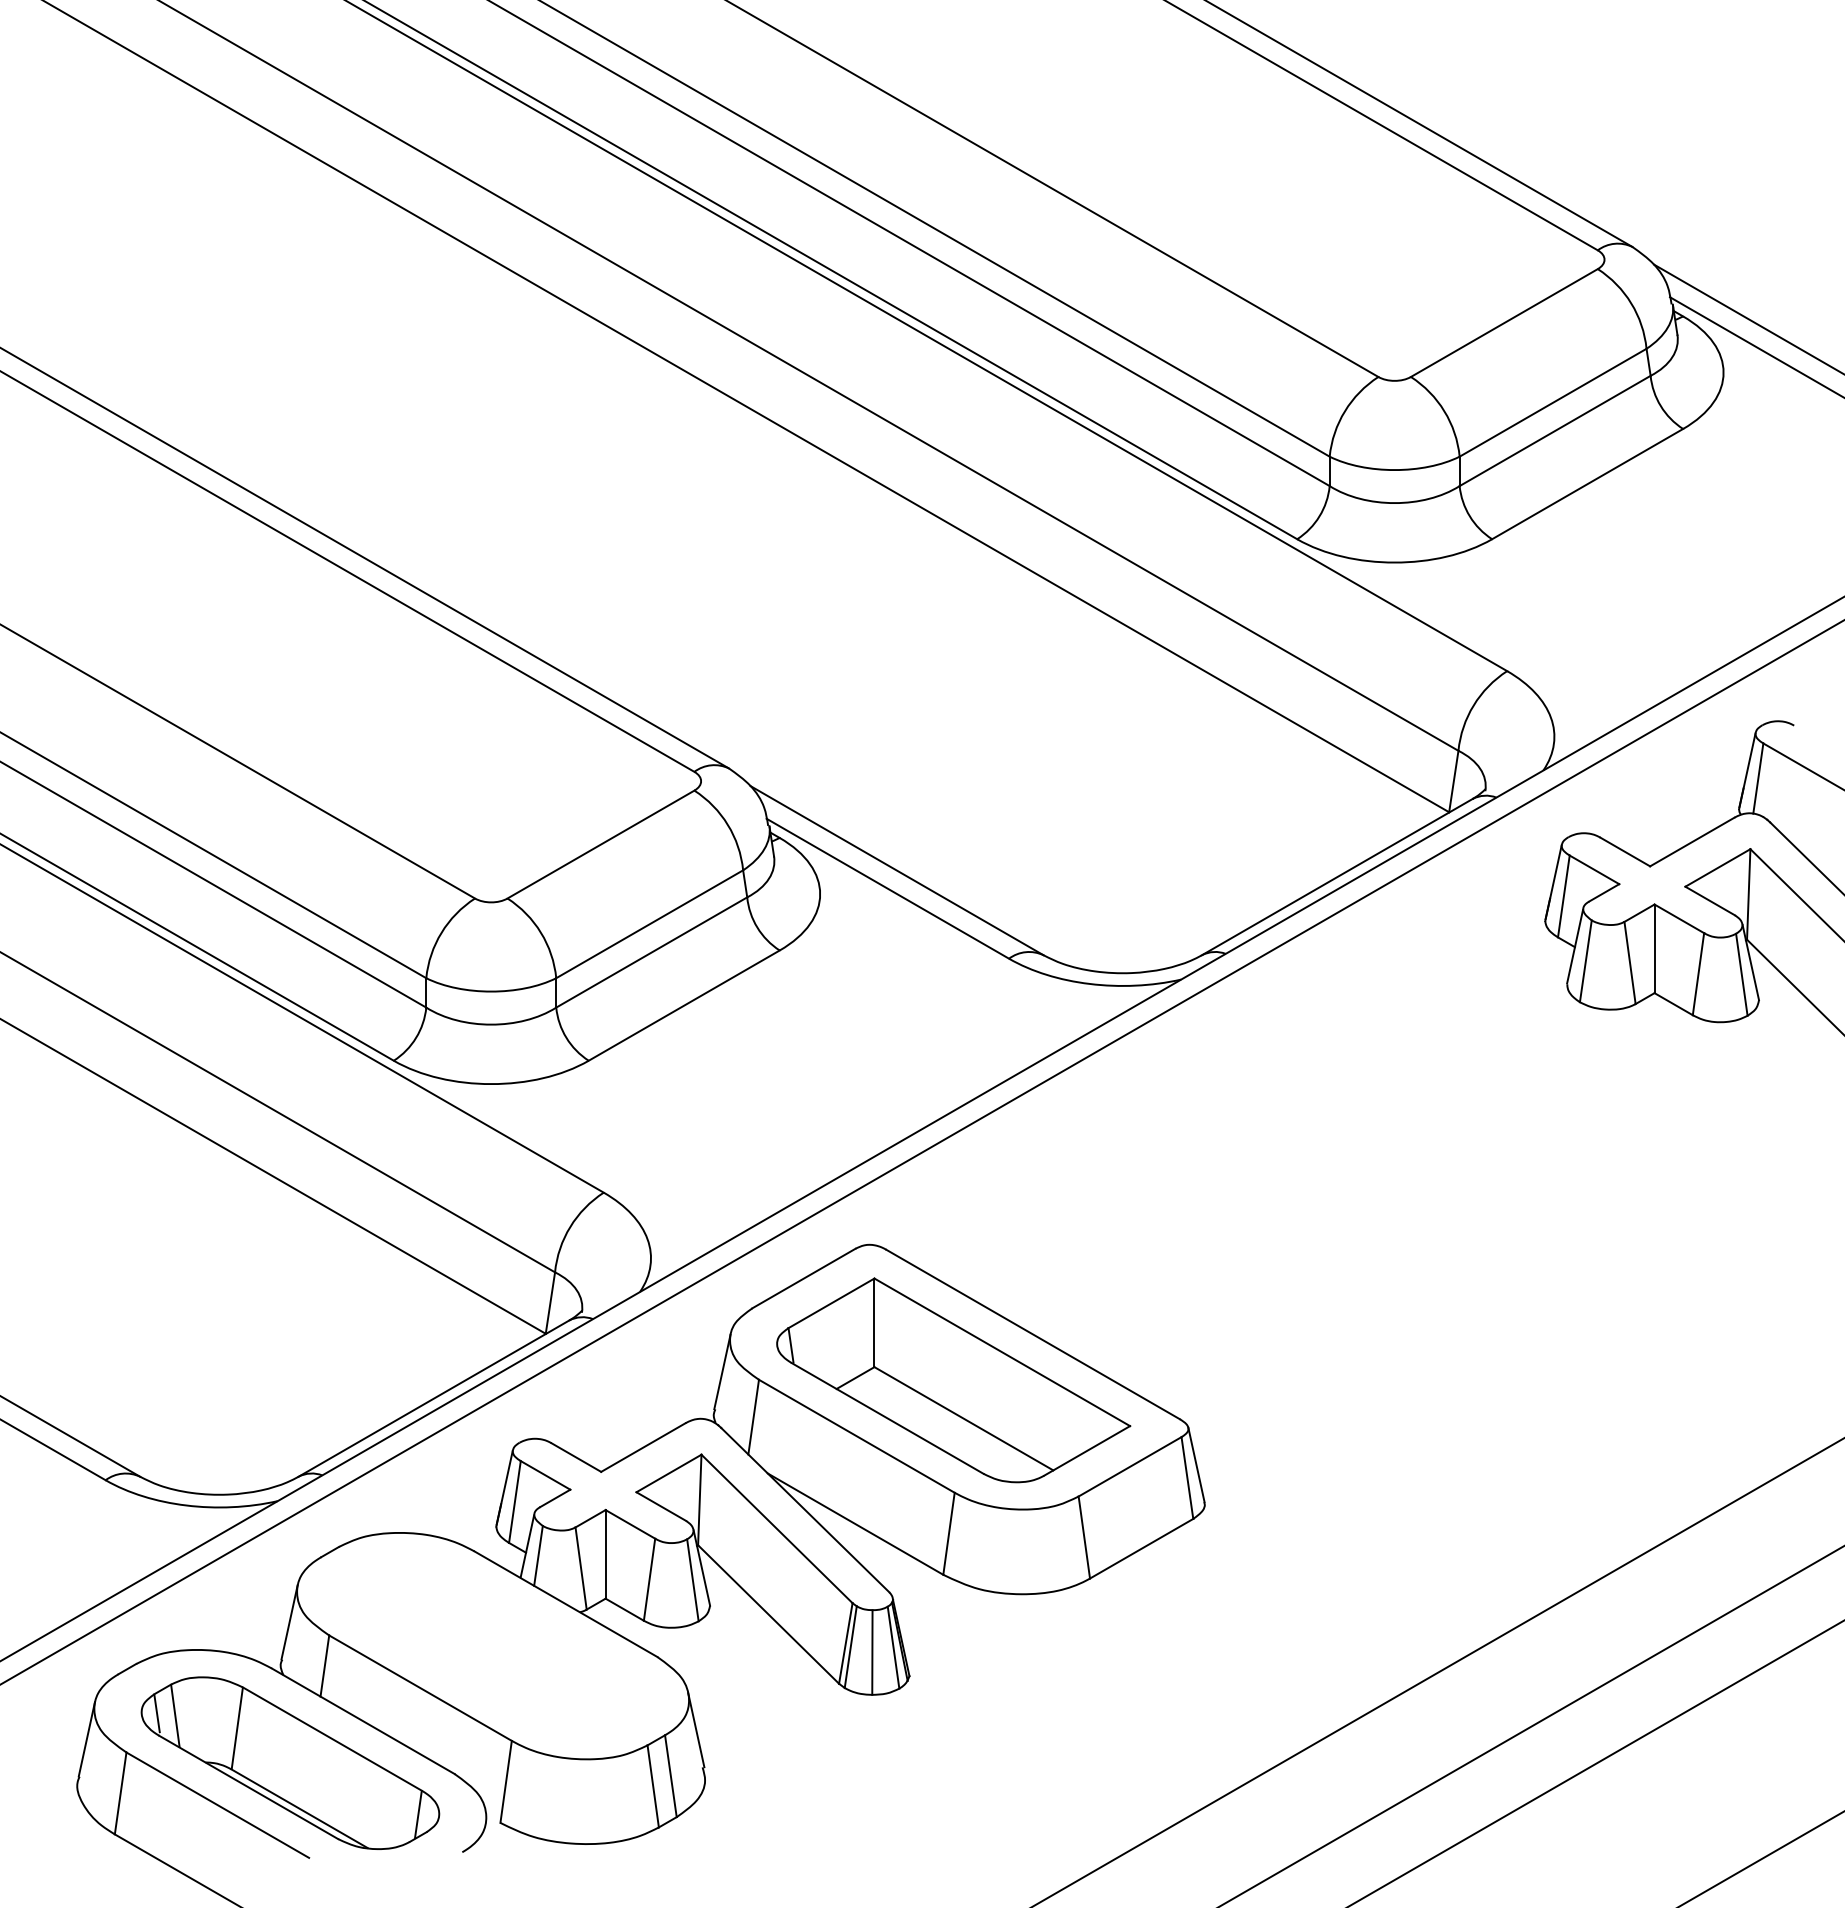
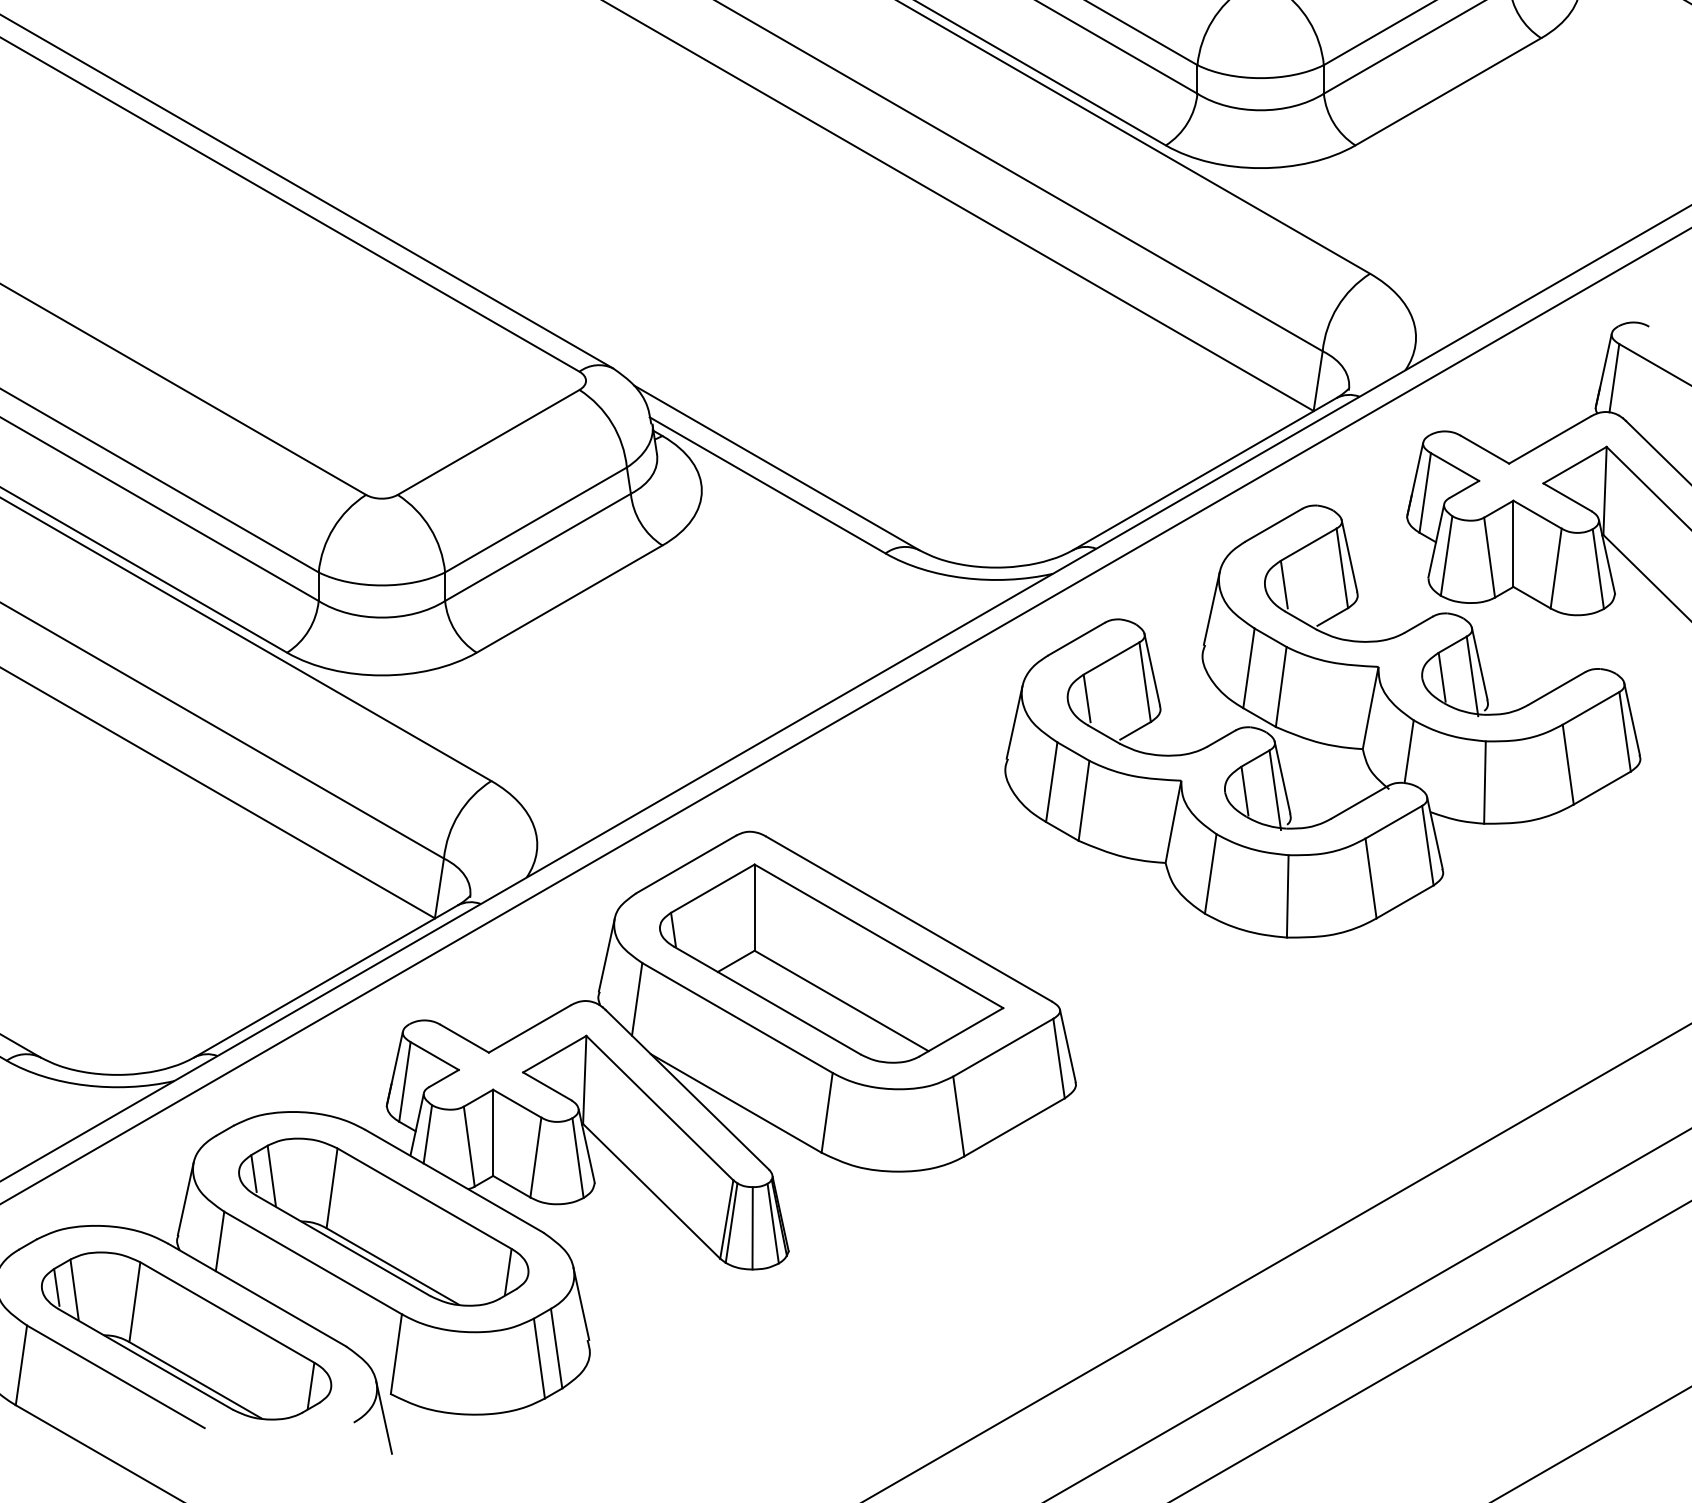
part: (1458, 1131) -> (1322, 721), added
part: (492, 1645) -> (383, 1221), added
line: (493, 1847) -> (384, 1417), added

